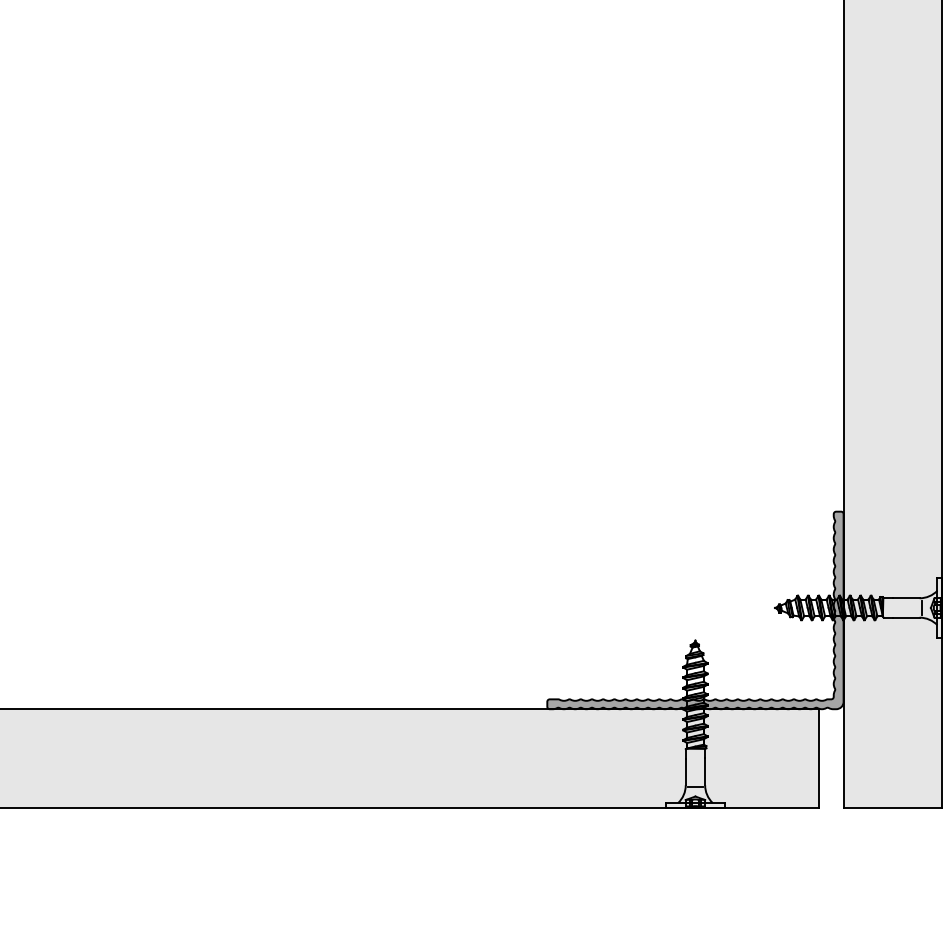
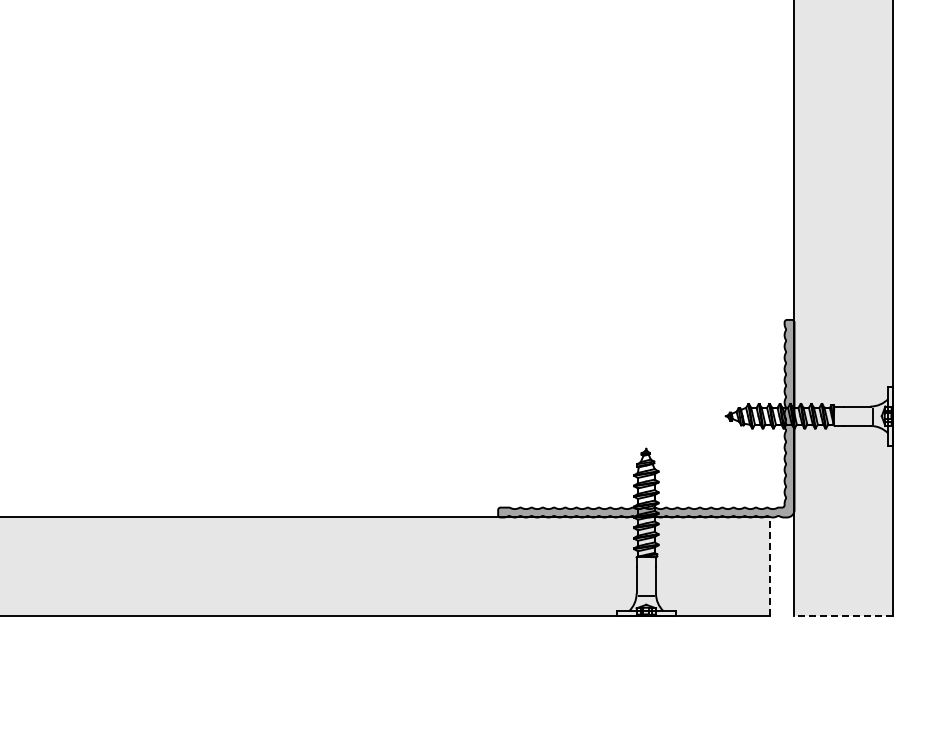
line: (818, 758) -> (769, 566), solid -> dashed
line: (892, 807) -> (843, 615), solid -> dashed

